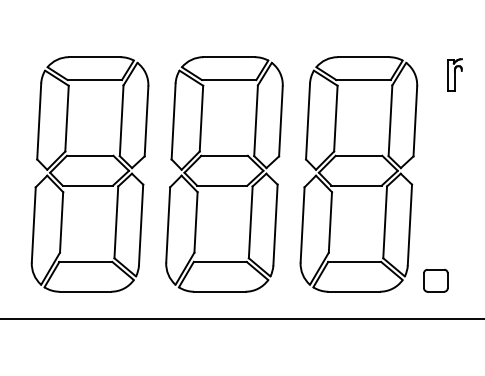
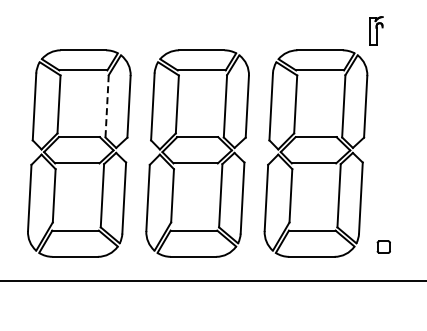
part: (454, 74) -> (376, 30), moved
line: (122, 120) -> (107, 106), solid -> dashed
part: (435, 279) -> (383, 246), size x0.6

